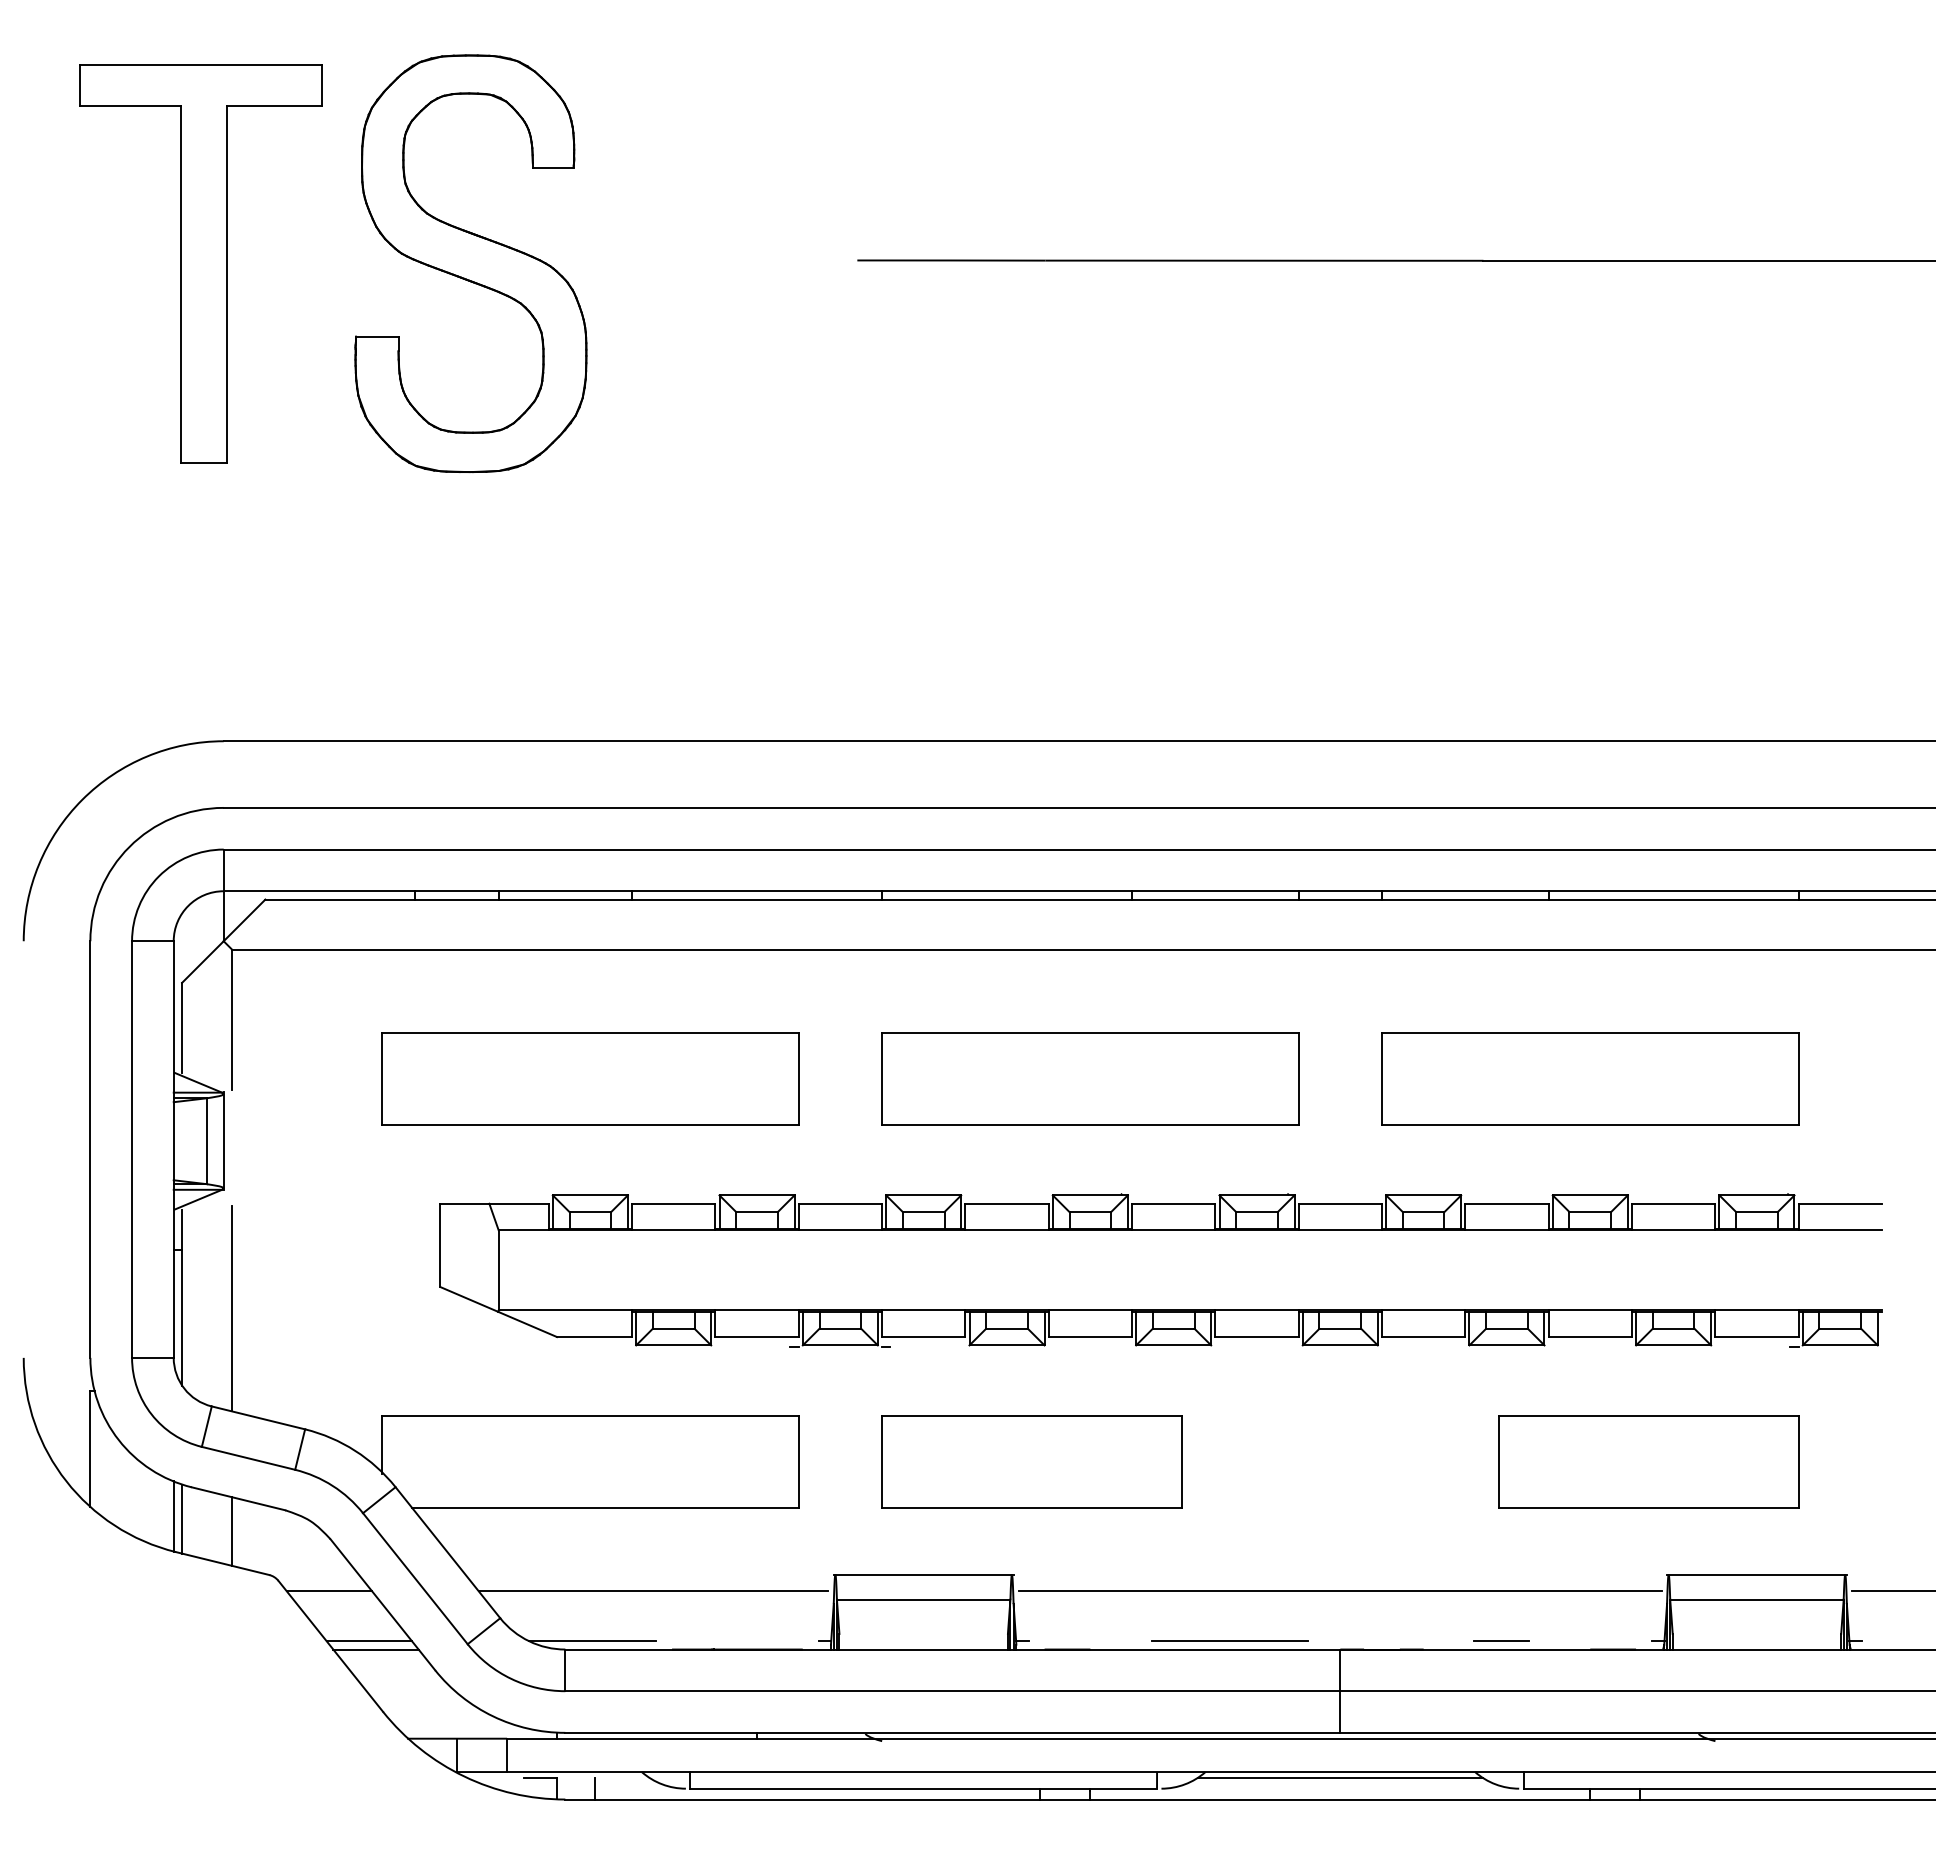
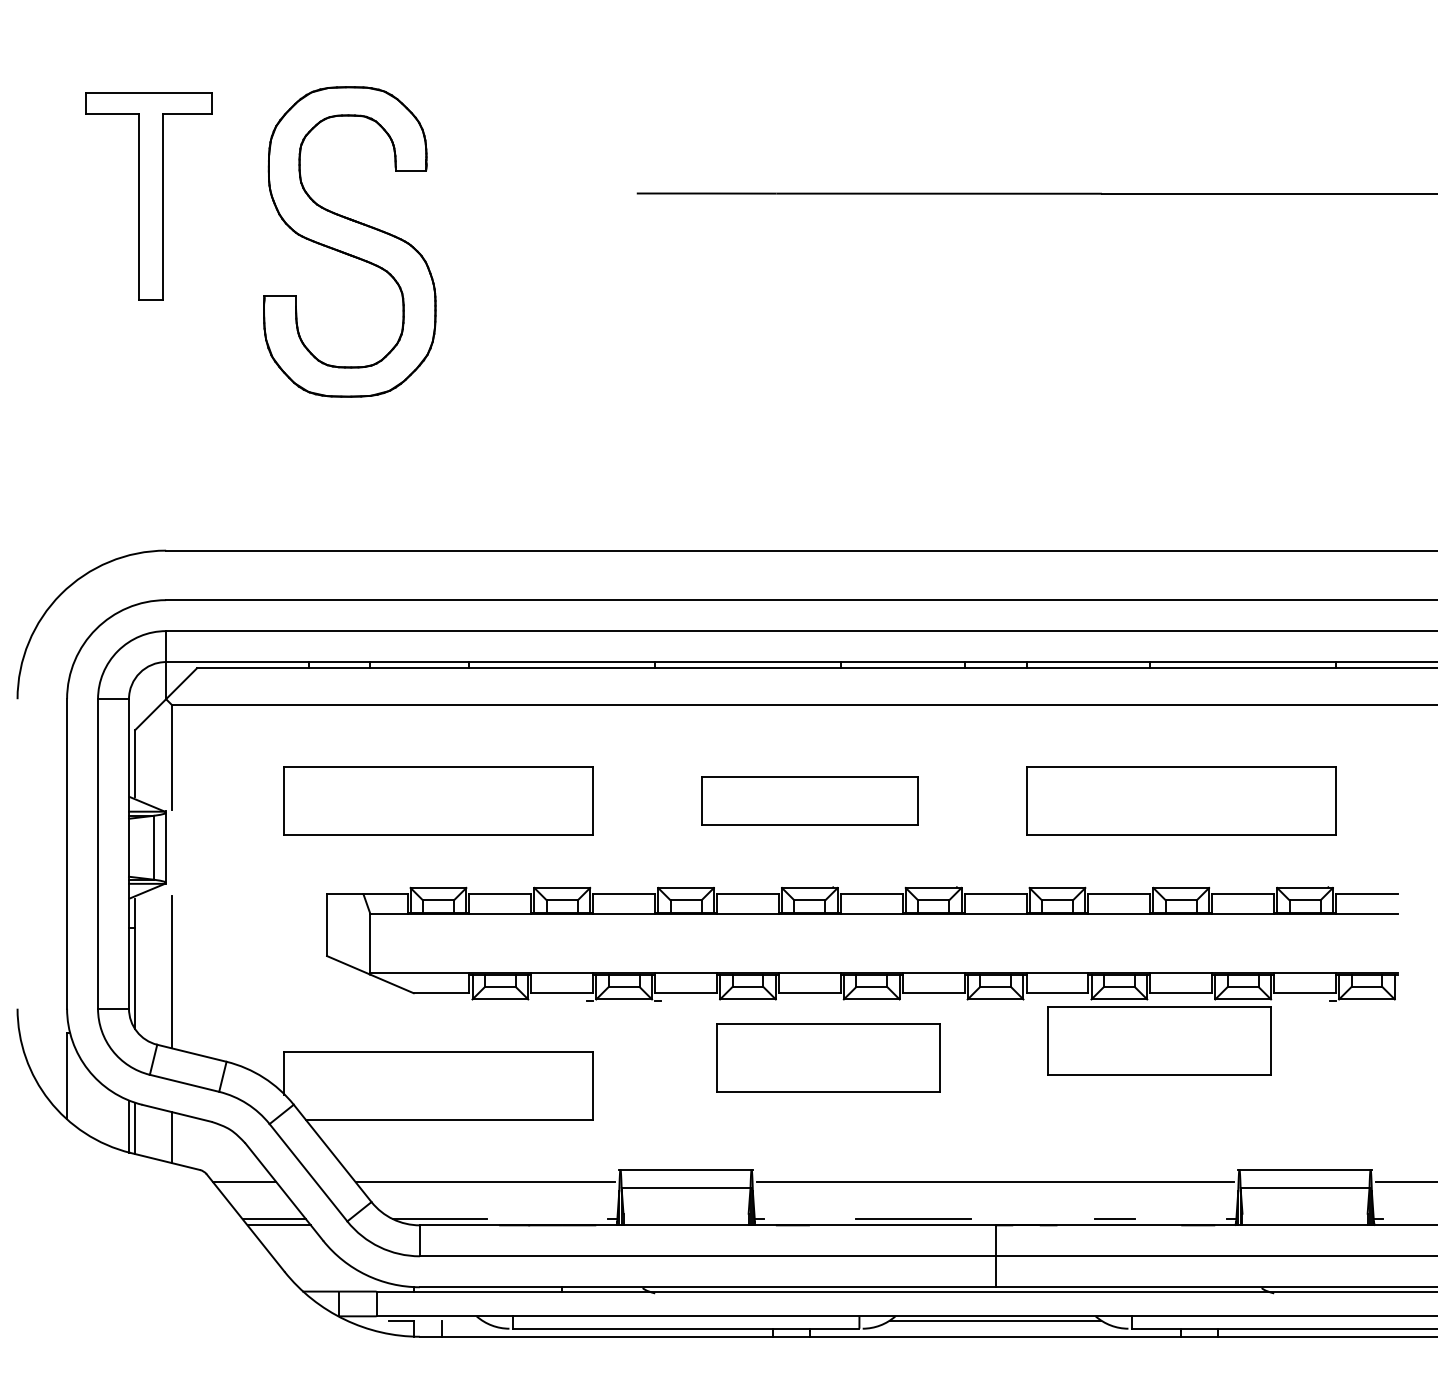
part: (199, 263) -> (148, 195), size x0.7
part: (470, 263) -> (349, 241), moved
part: (1089, 1077) -> (809, 800), size x0.7
part: (1031, 1461) -> (828, 1057), moved
part: (1648, 1461) -> (1159, 1040), moved

